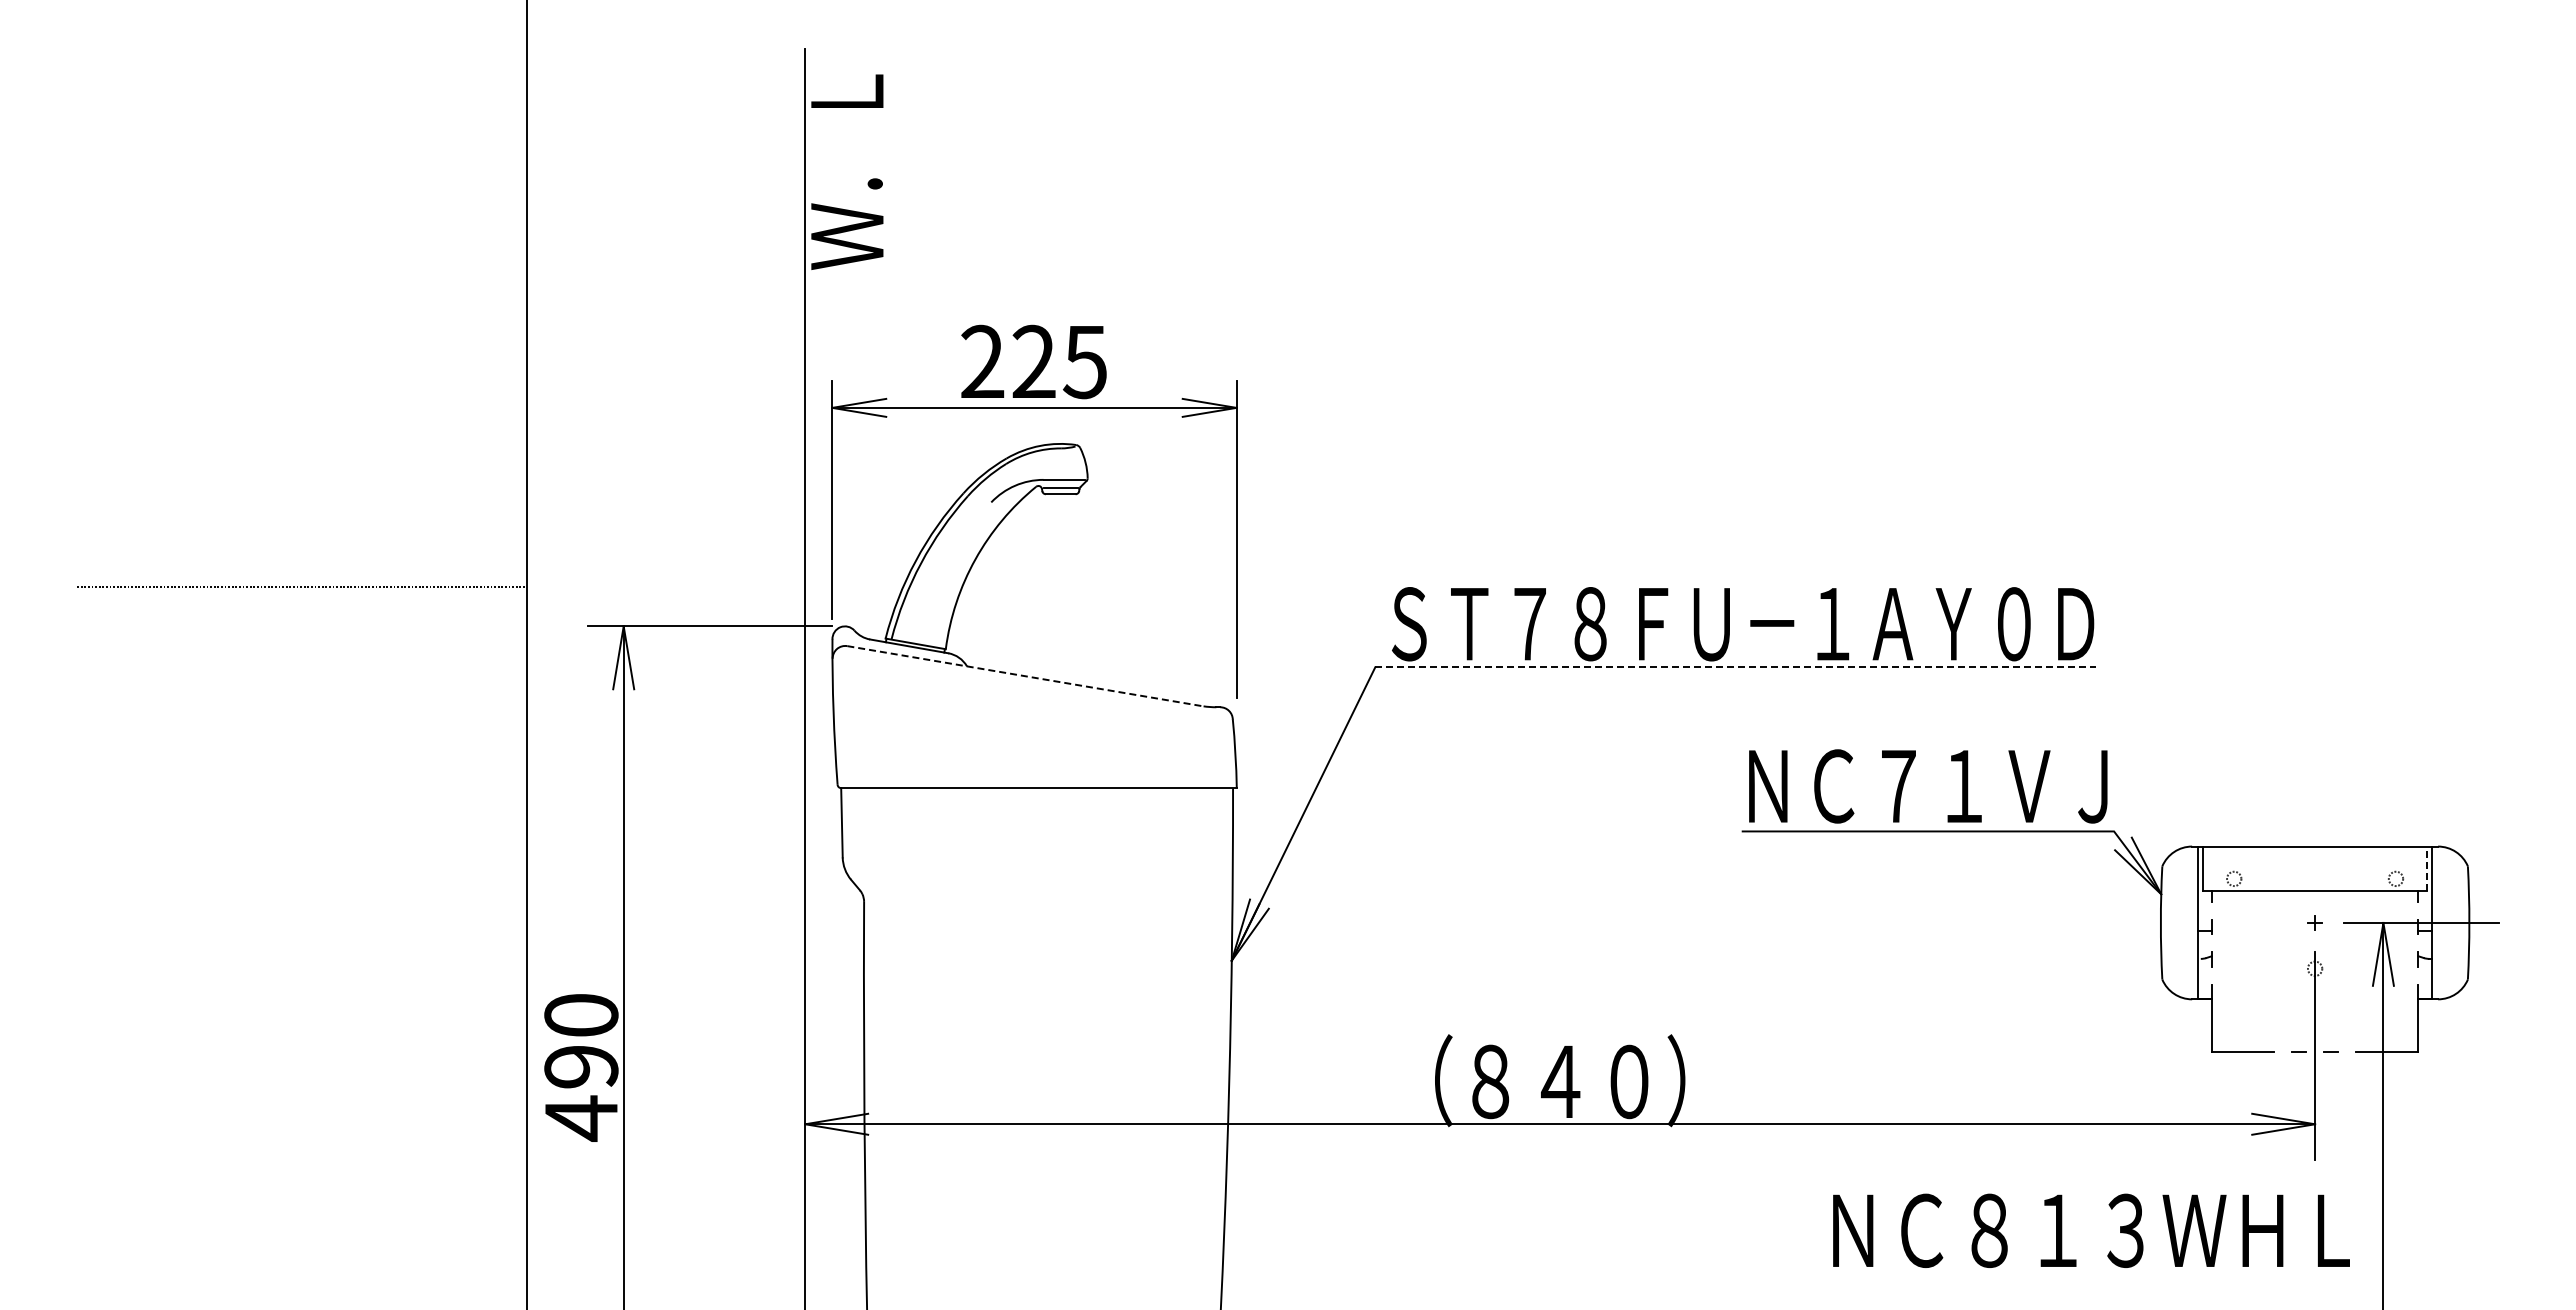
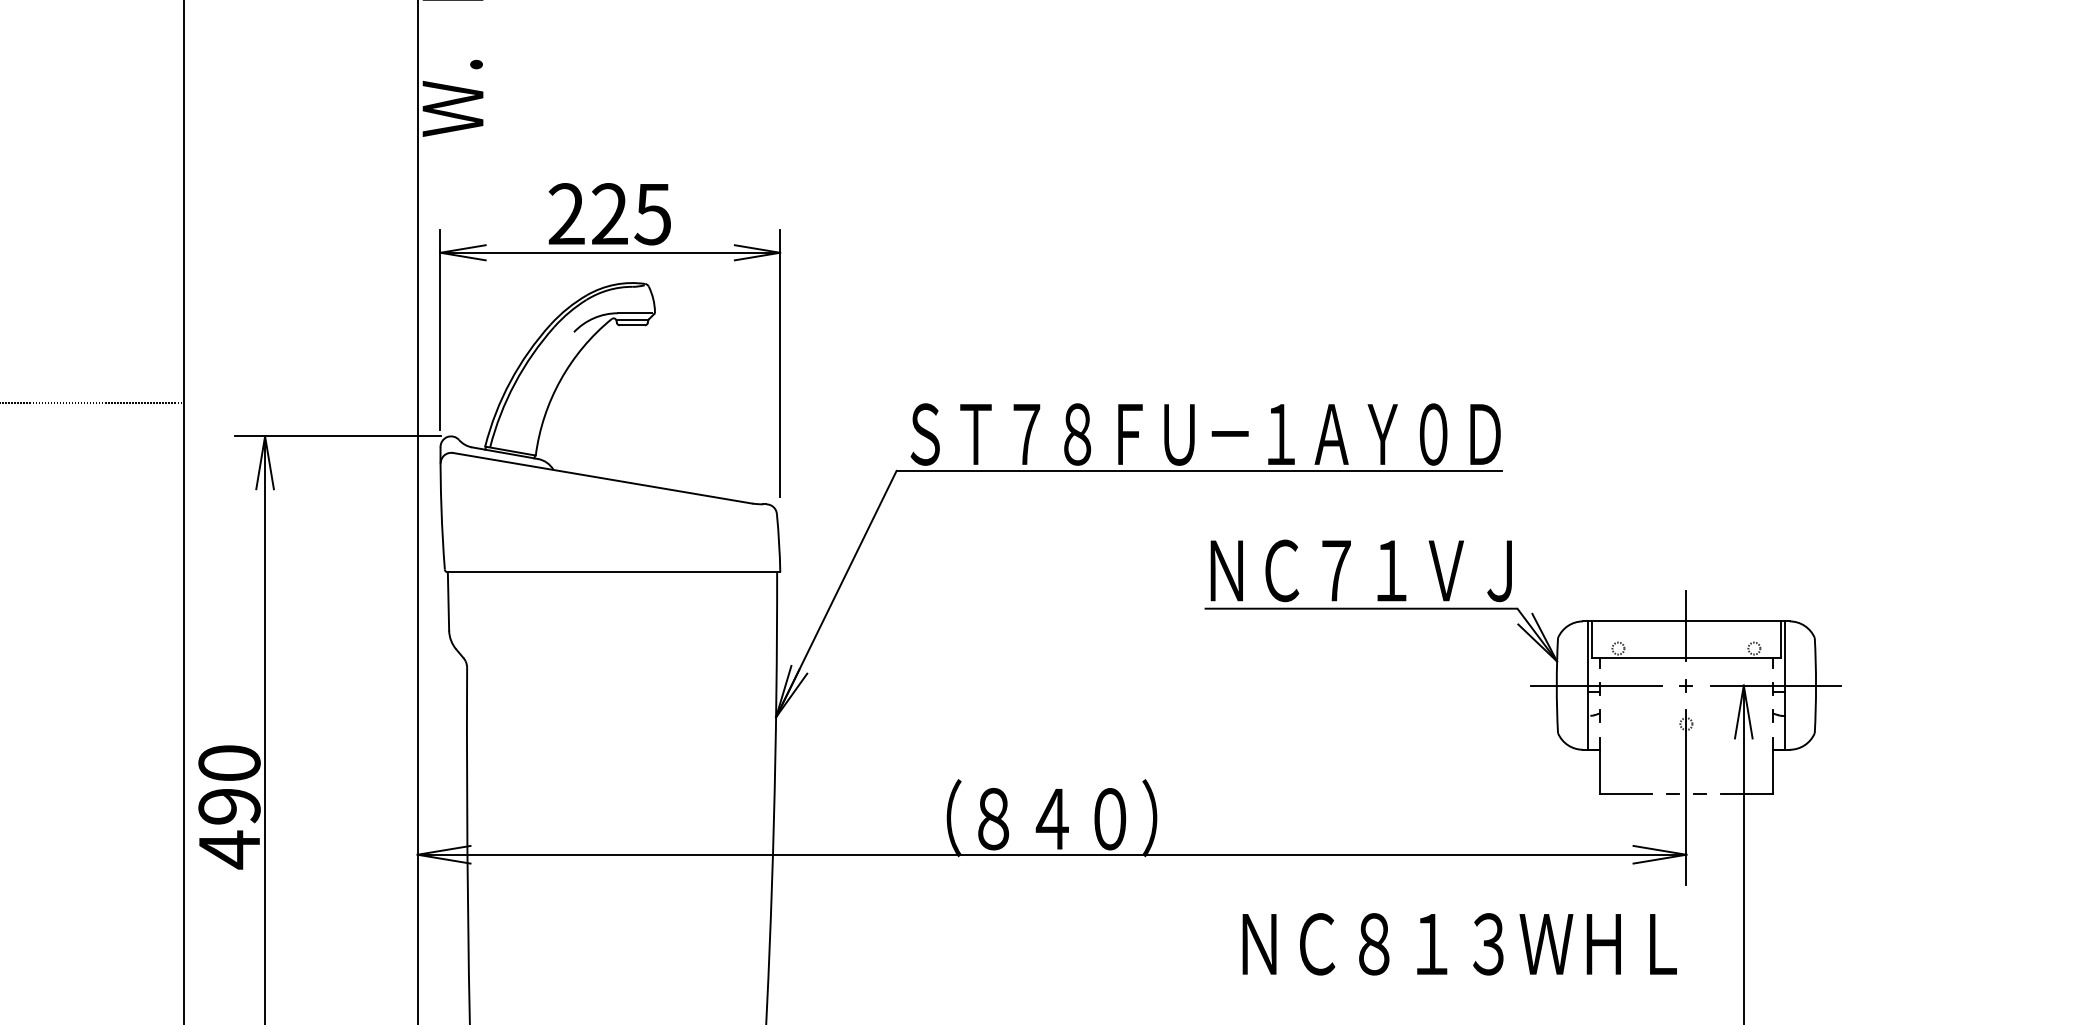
line: (1736, 667) -> (1200, 470), dashed -> solid
line: (1025, 676) -> (602, 478), dashed -> solid
line: (2315, 852) -> (1686, 626), added
line: (2427, 868) -> (1780, 639), dashed -> solid
line: (2208, 922) -> (1596, 685), added
text: (2091, 1230) -> (1459, 944), moved

